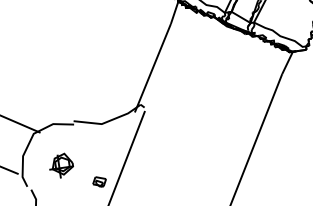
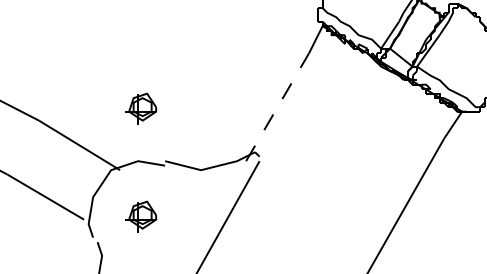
line: (152, 68) -> (277, 107), solid -> dashed
part: (49, 83) -> (140, 108), added
part: (99, 181) -> (187, 244), removed

